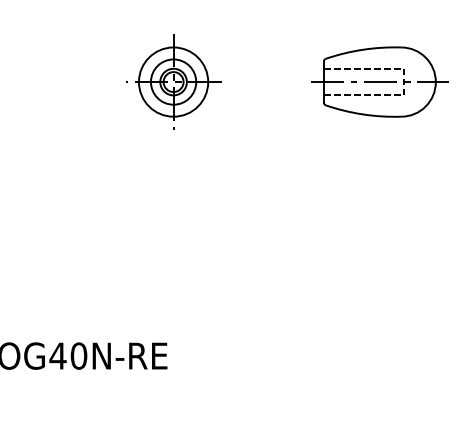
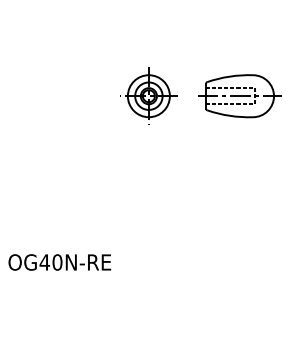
part: (172, 80) -> (148, 95), moved

